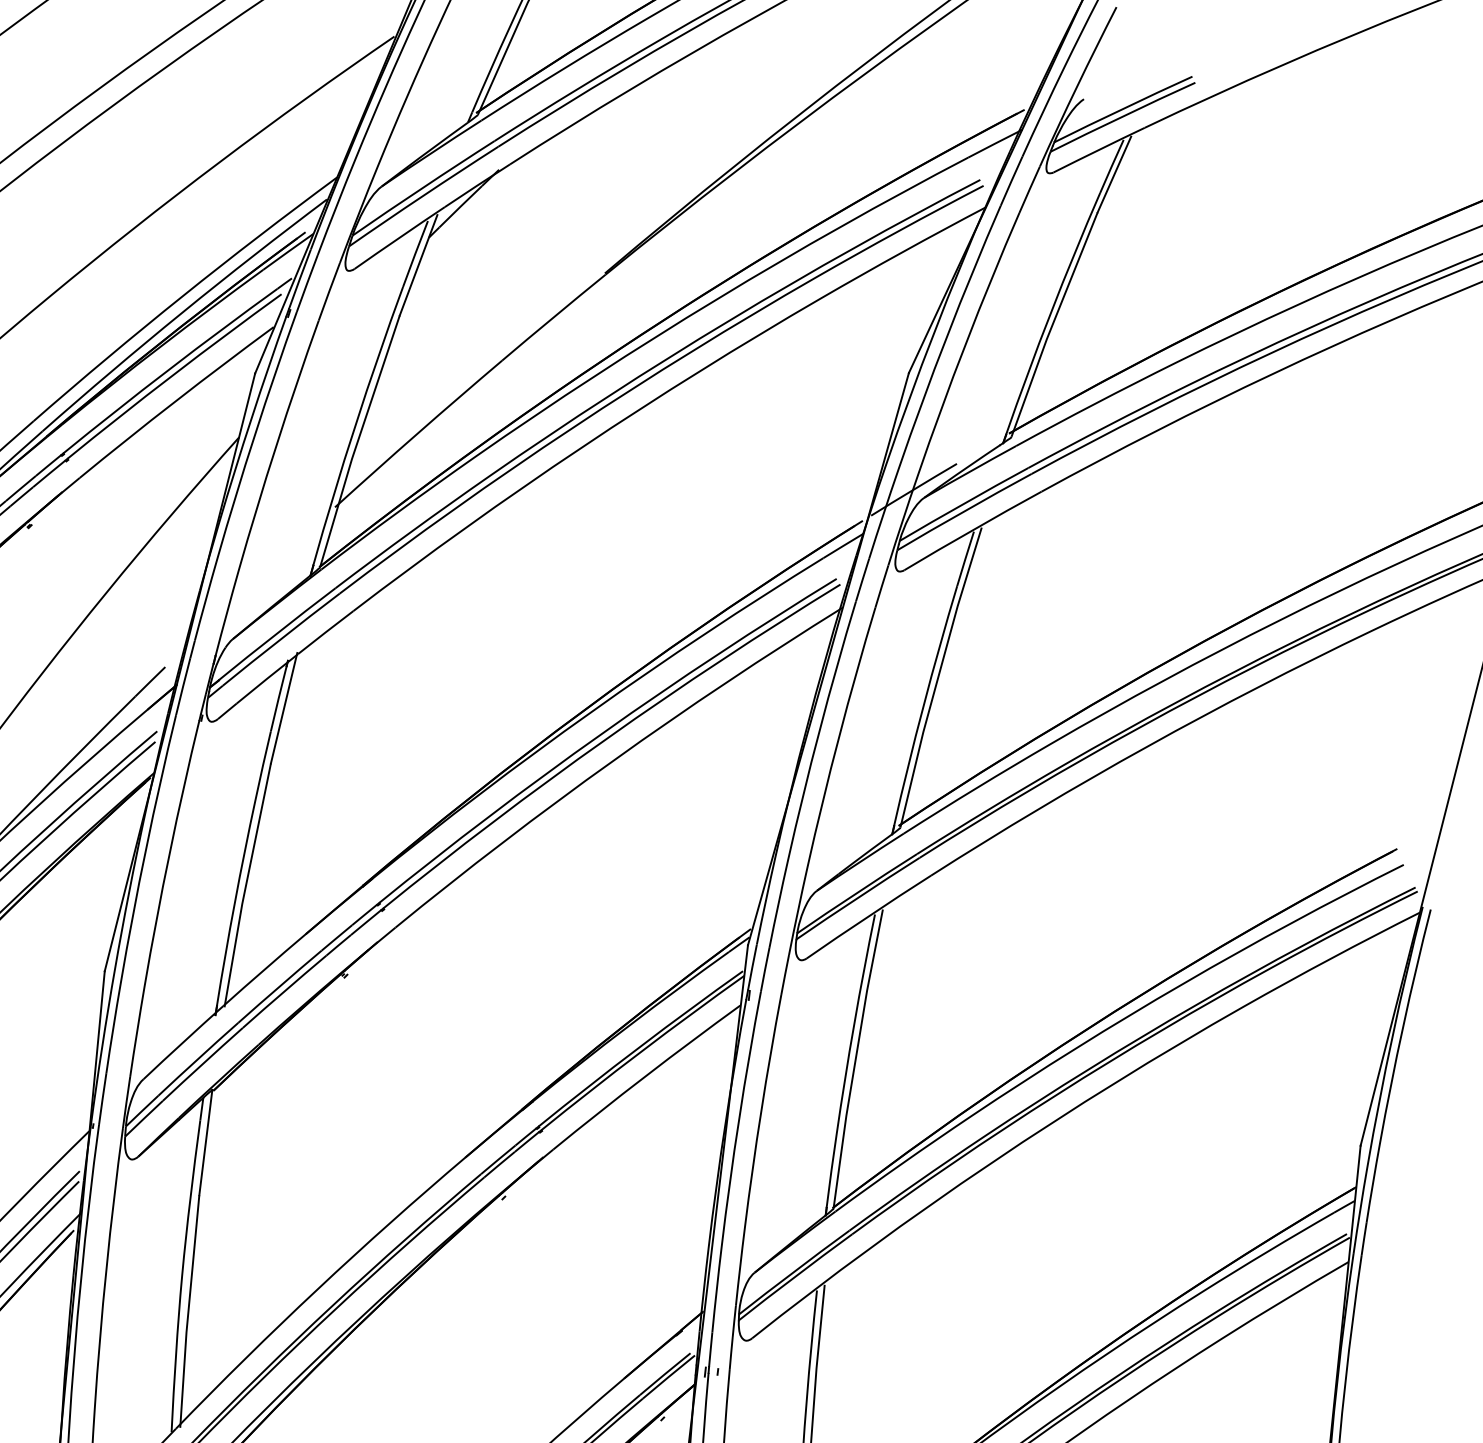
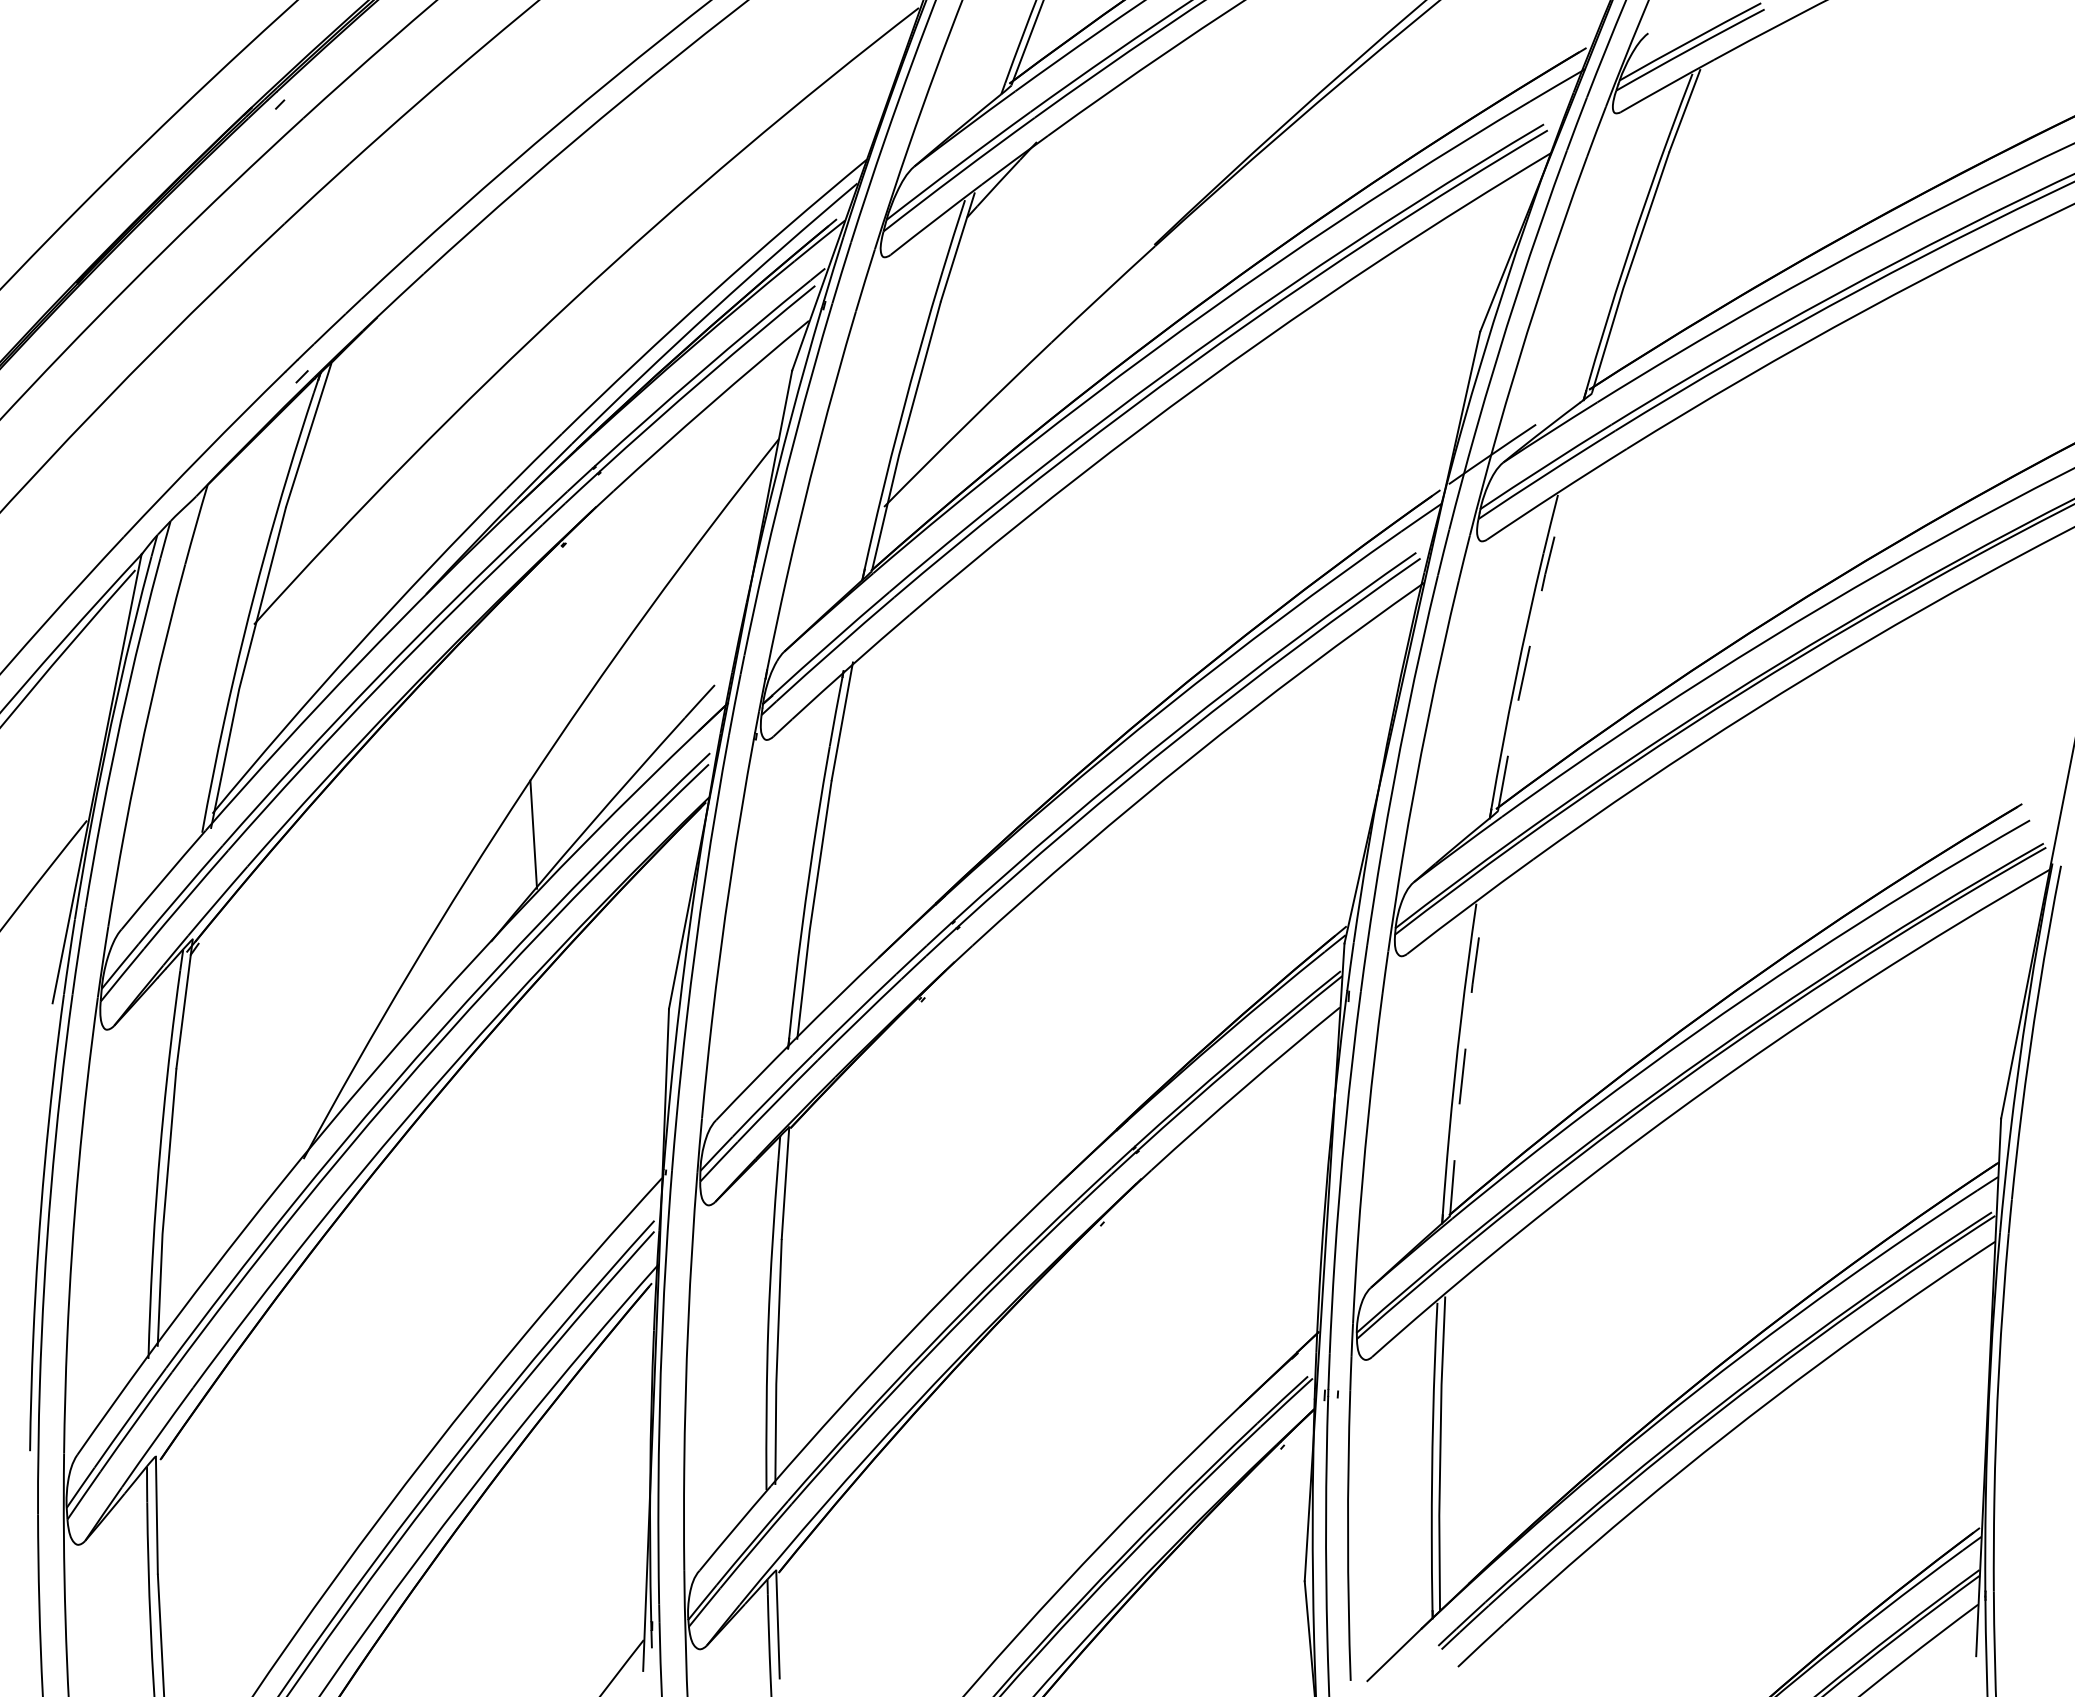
line: (938, 676) -> (1529, 649), solid -> dashed
line: (855, 1058) -> (1464, 1056), solid -> dashed

